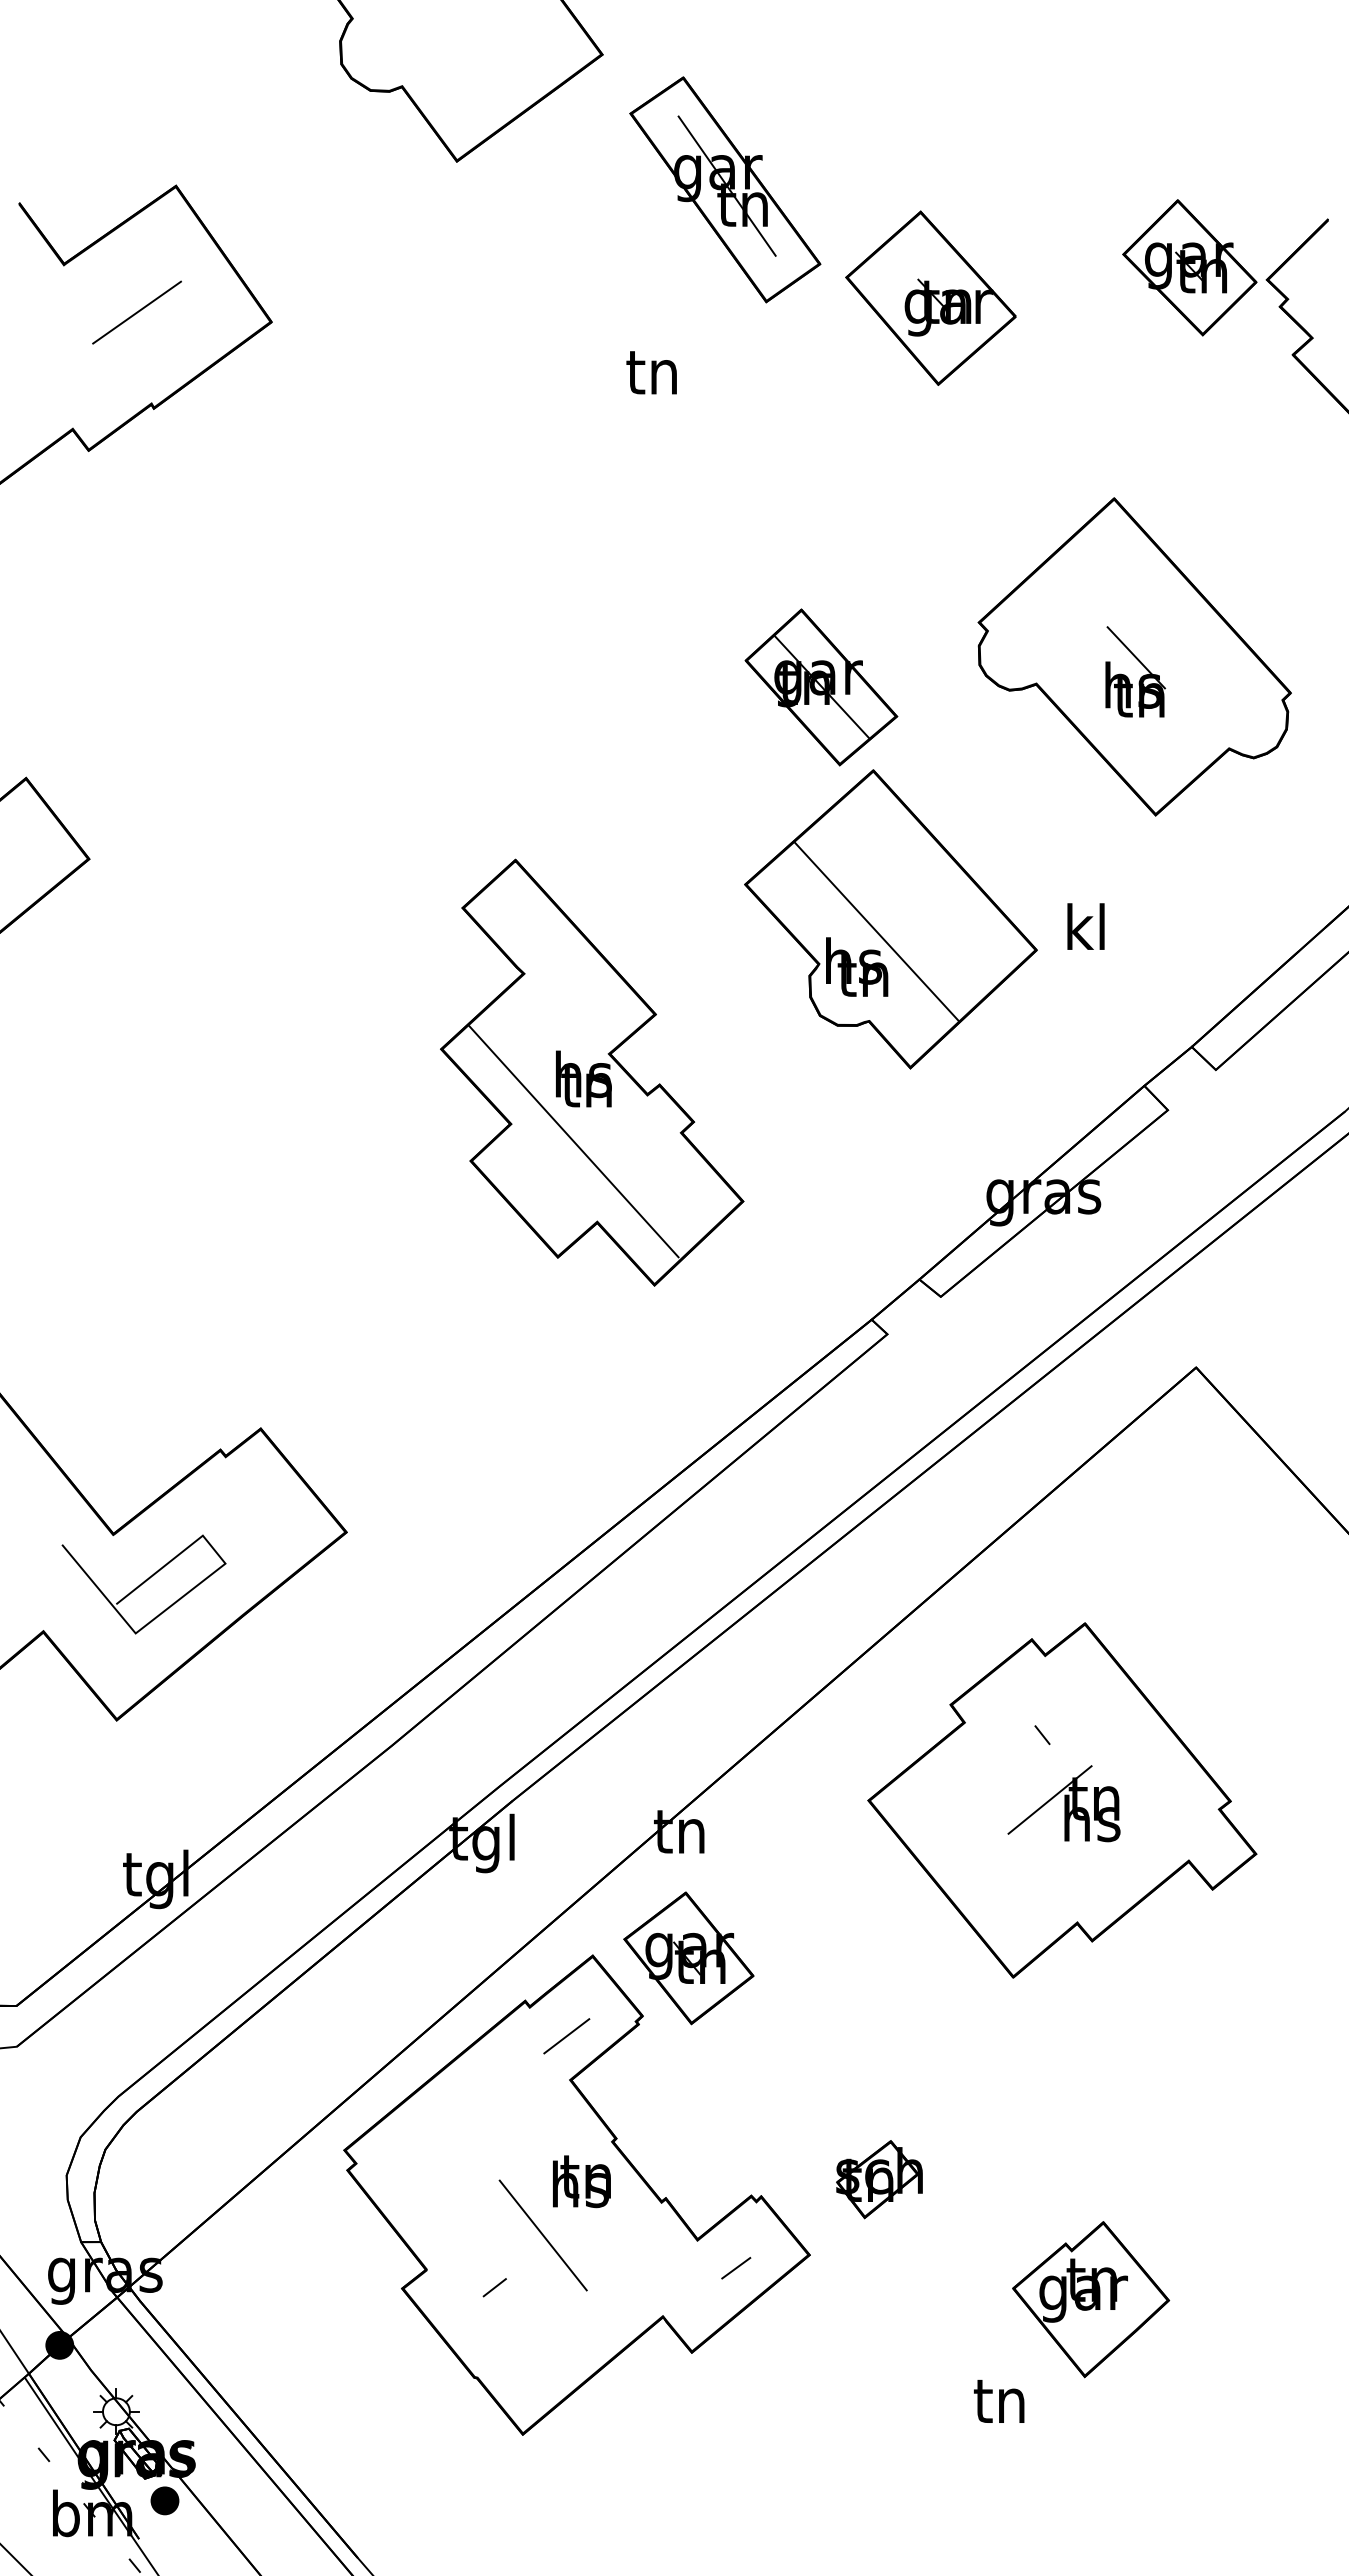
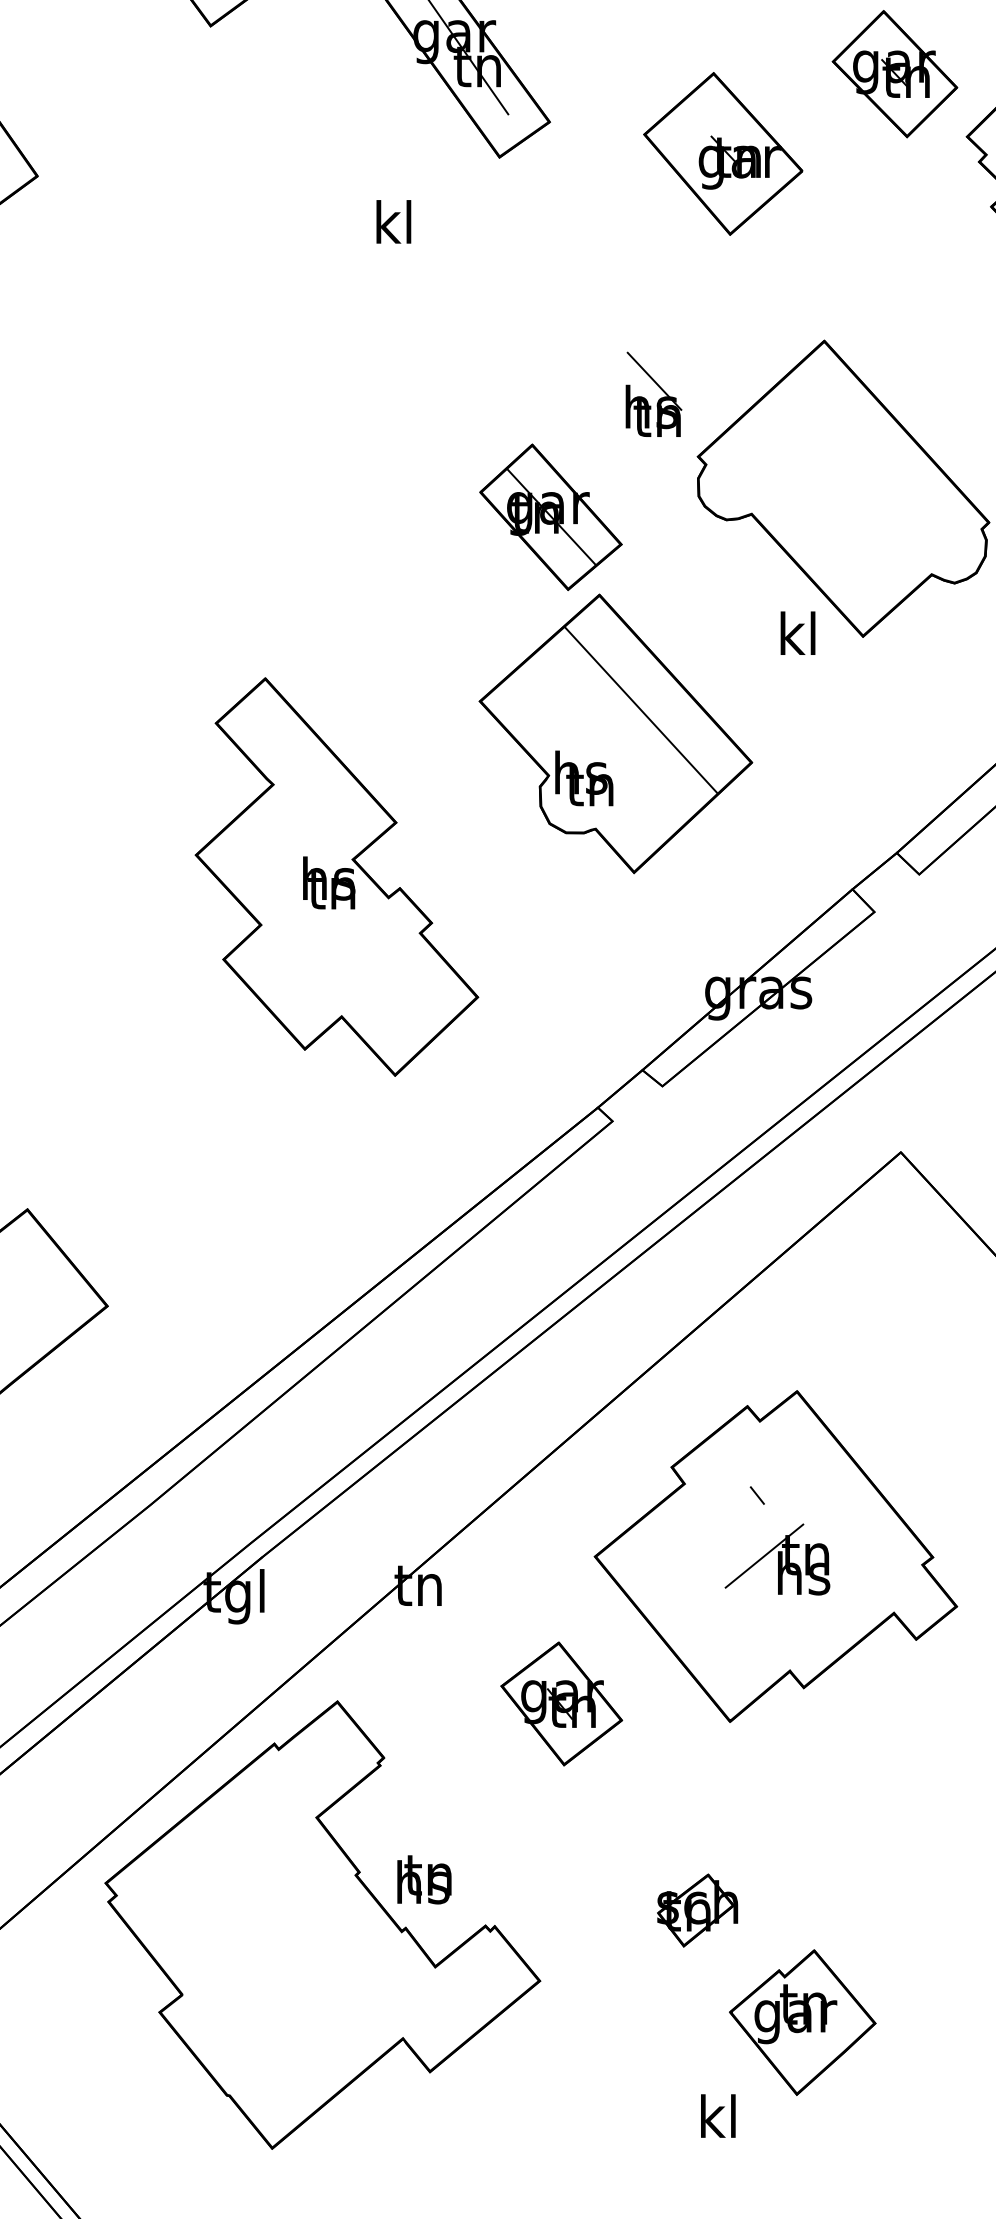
part: (1189, 267) -> (894, 73), moved
part: (930, 297) -> (722, 153), moved
text: (651, 370) -> (392, 221), tn -> kl
part: (1141, 676) -> (659, 398), moved
text: (1085, 926) -> (797, 633), moved
line: (876, 931) -> (640, 709), moved
line: (573, 1141) -> (319, 941), removed
part: (688, 1958) -> (561, 1704), moved
line: (566, 2036) -> (312, 1776), removed
part: (879, 2179) -> (697, 1910), moved
text: (581, 2181) -> (424, 1879), moved
line: (542, 2235) -> (290, 1962), removed
line: (736, 2268) -> (471, 1993), removed
line: (494, 2287) -> (245, 2011), removed
text: (998, 2399) -> (716, 2115), tn -> kl

